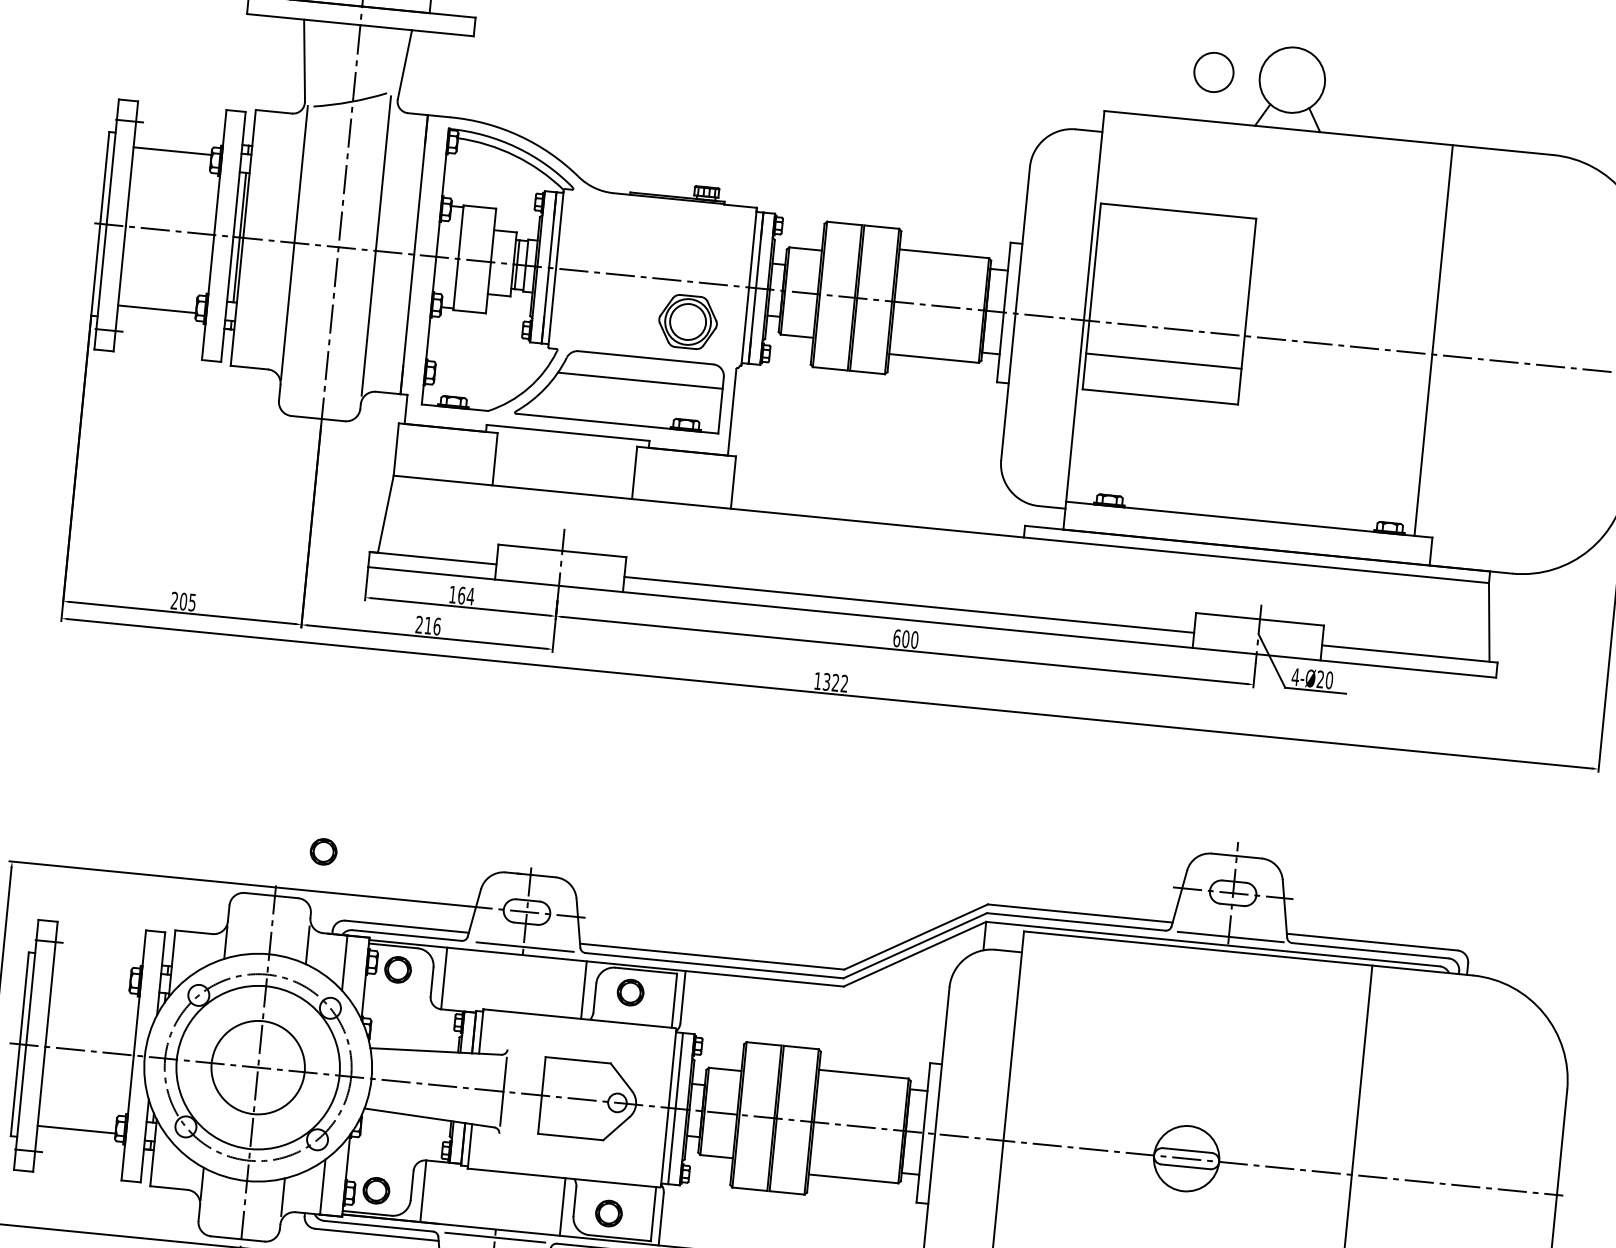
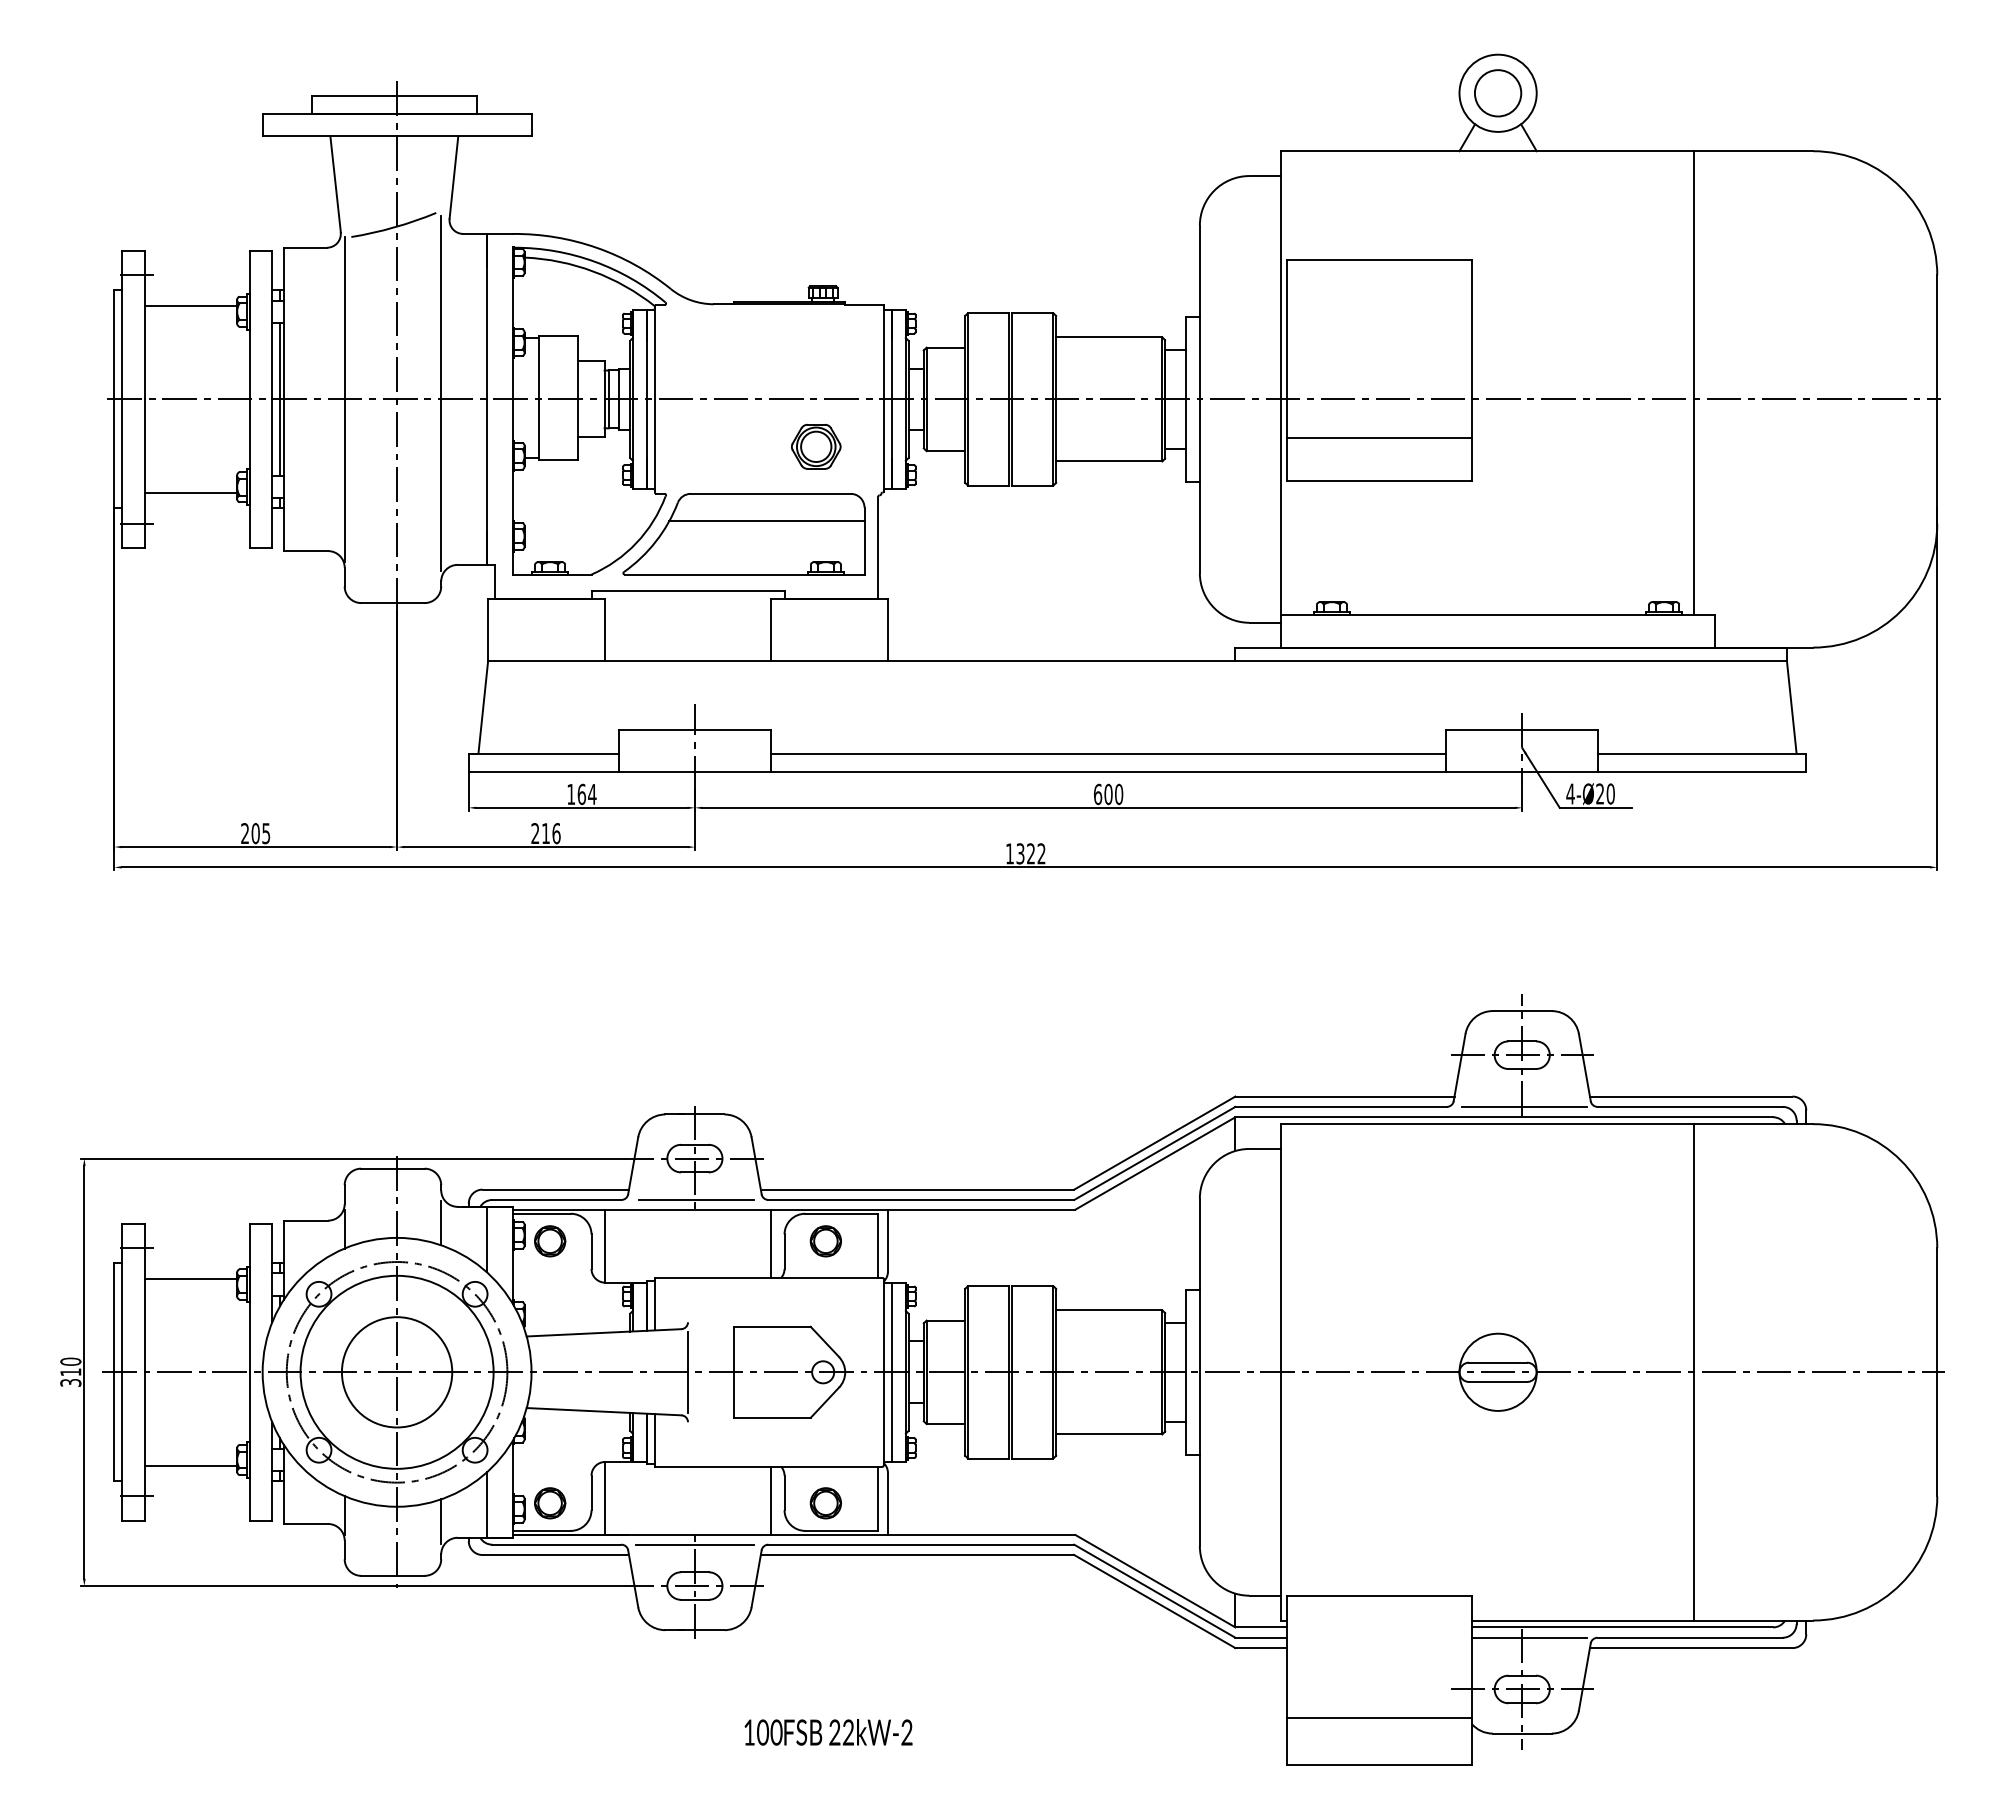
circle: (1214, 72) -> (1498, 93), moved
part: (688, 321) -> (816, 446), size x0.71
part: (323, 852) -> (449, 1111), removed
line: (91, 971) -> (190, 1278), added

